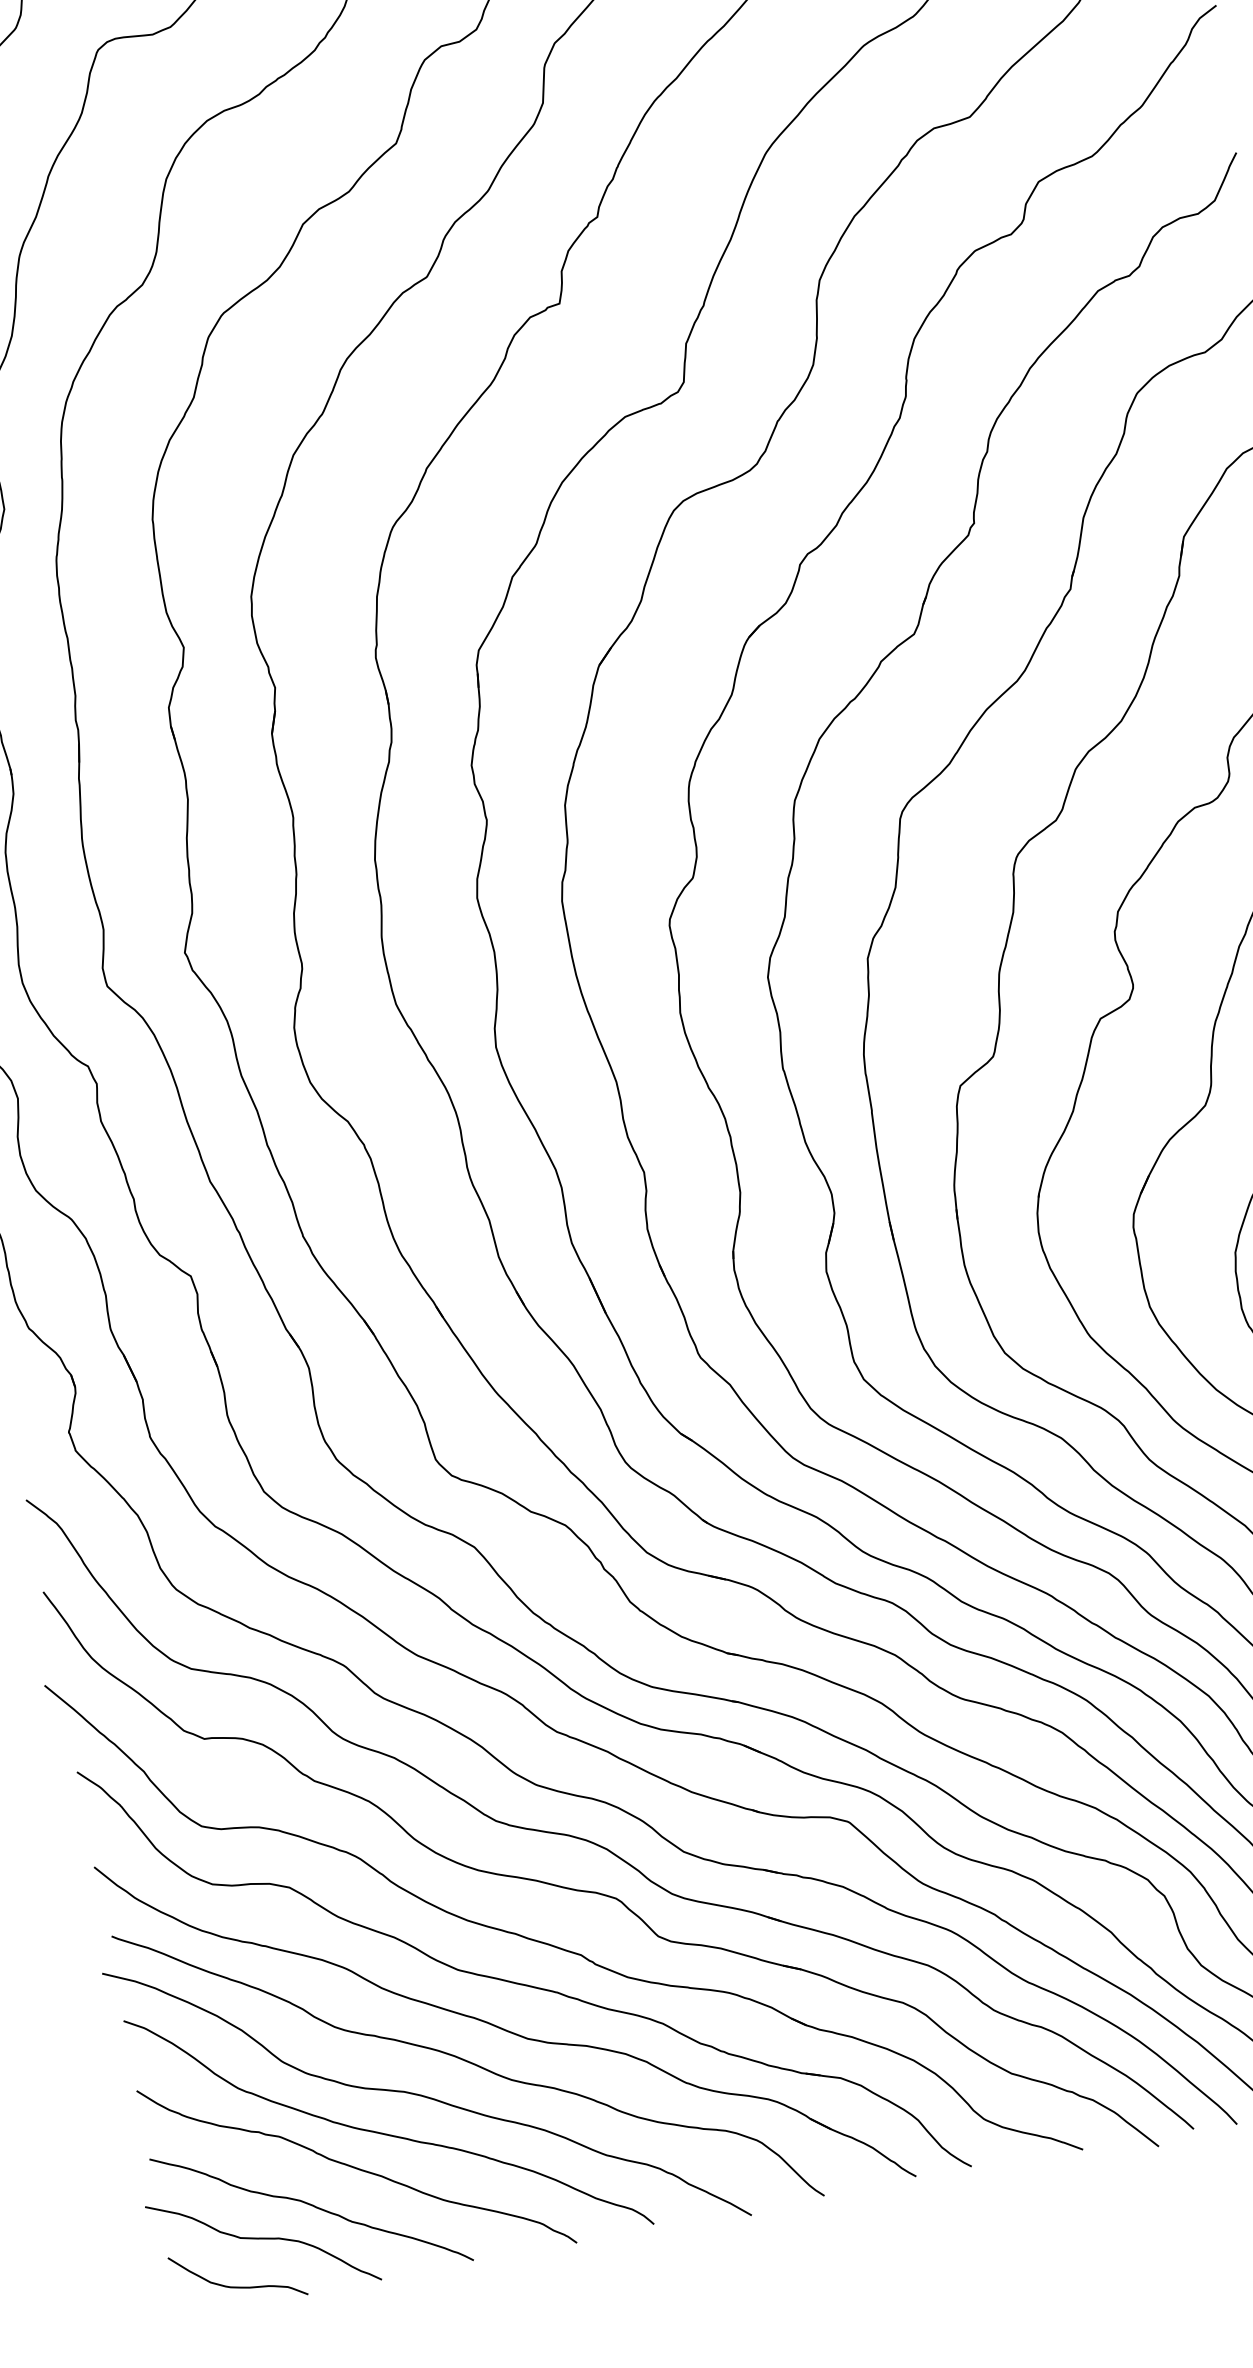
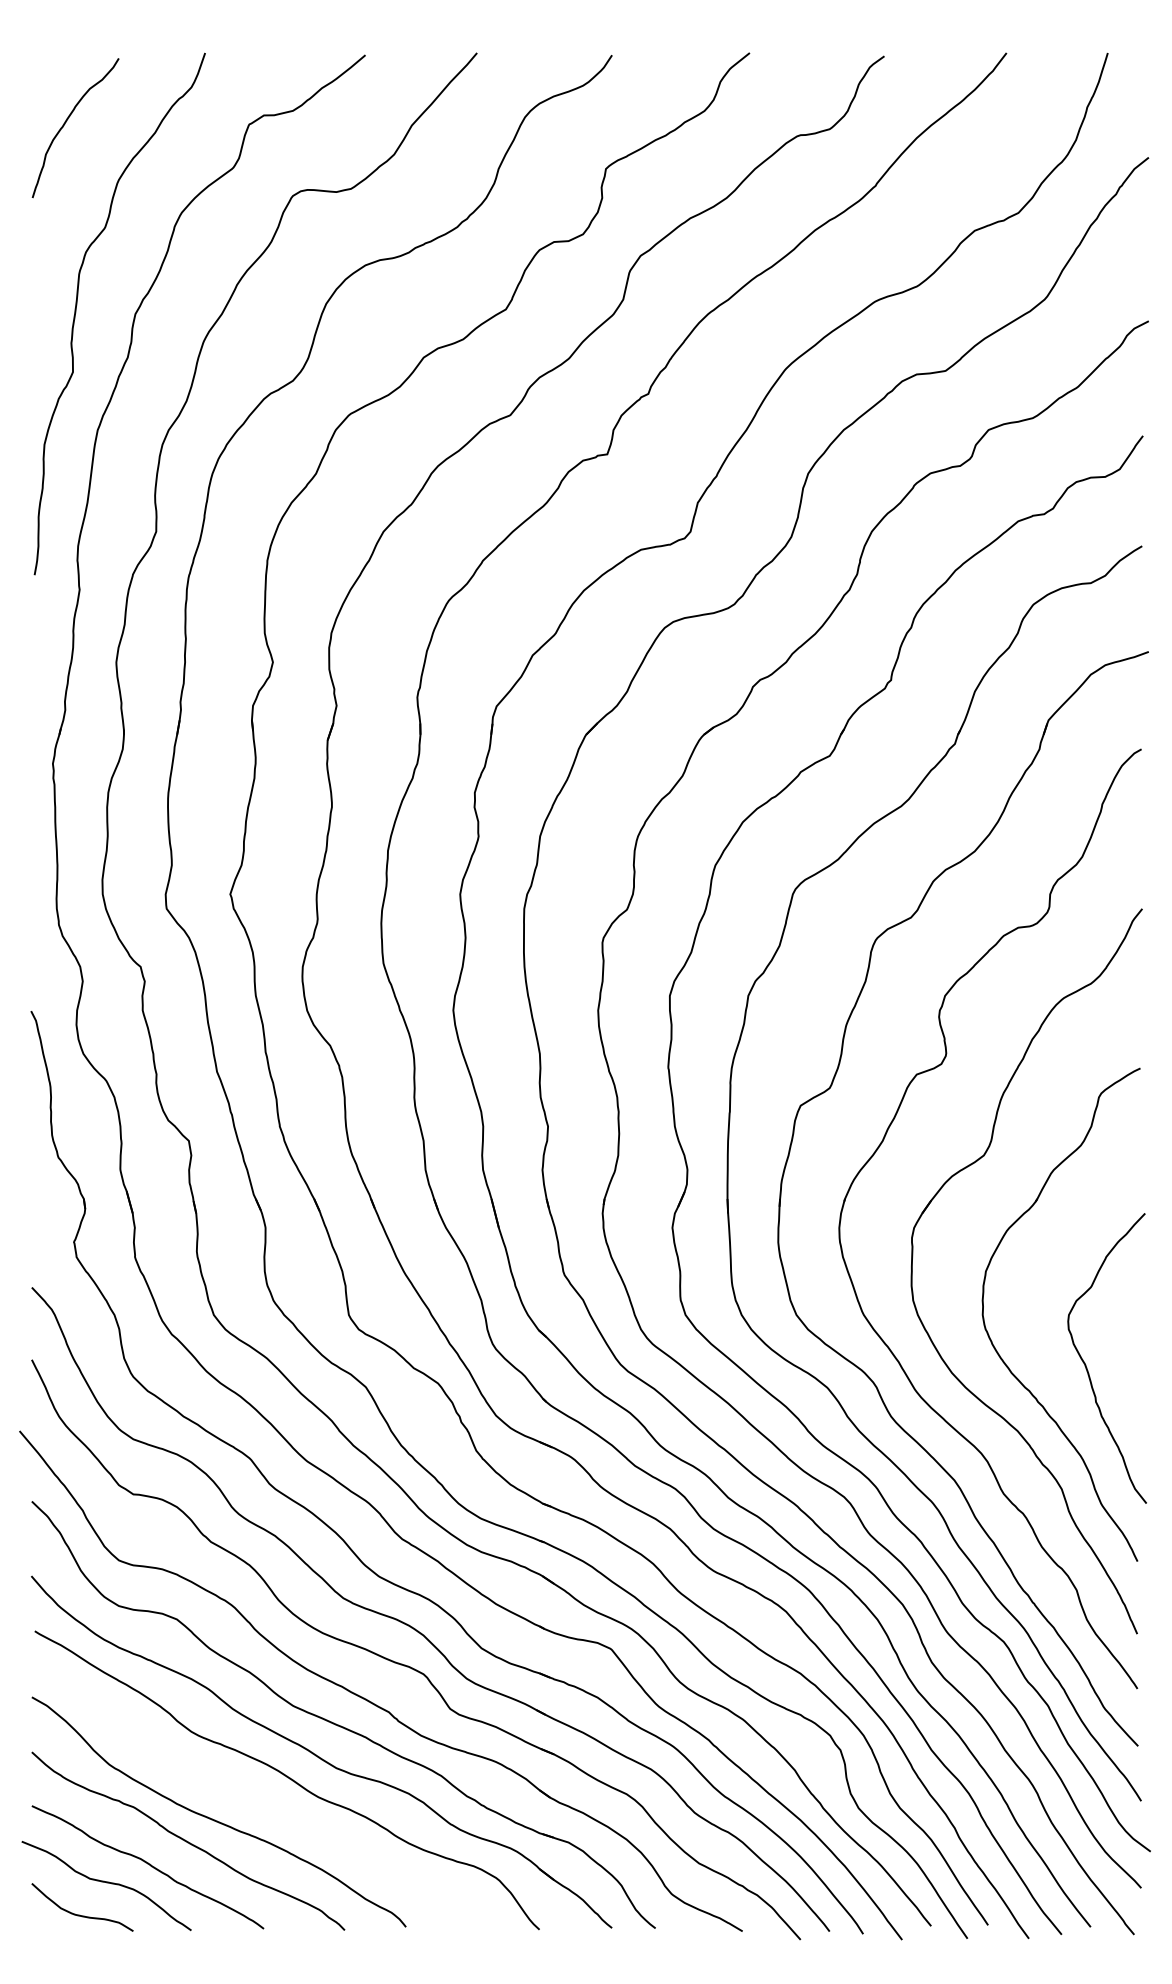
curve: (425, 2095) -> (250, 1796), removed

